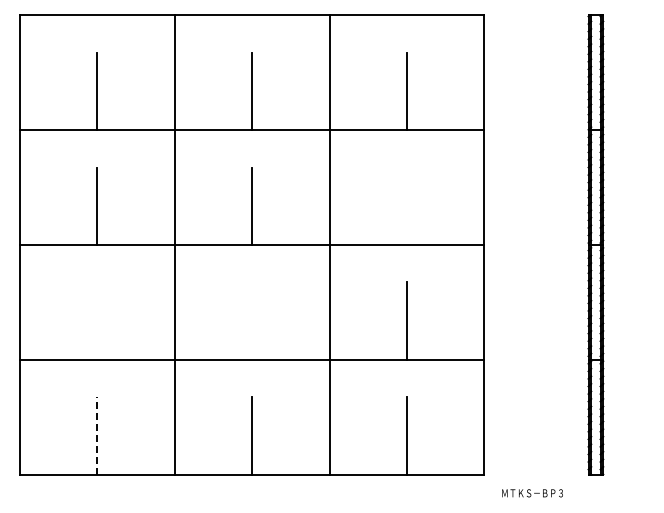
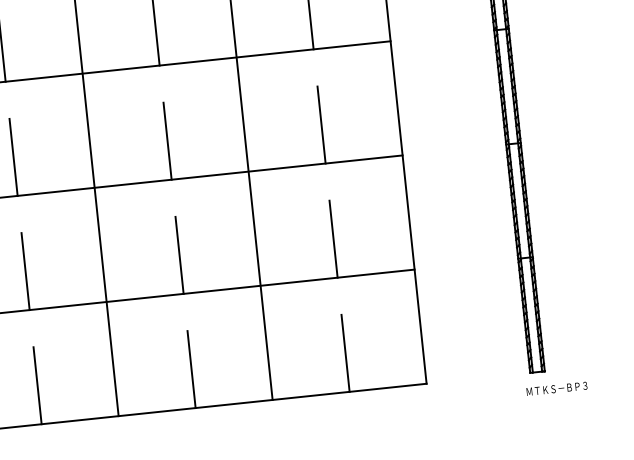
line: (407, 206) -> (322, 125), added
line: (97, 320) -> (25, 270), added
line: (252, 320) -> (179, 254), added
line: (97, 435) -> (37, 385), dashed -> solid
text: (532, 493) -> (556, 389), moved

